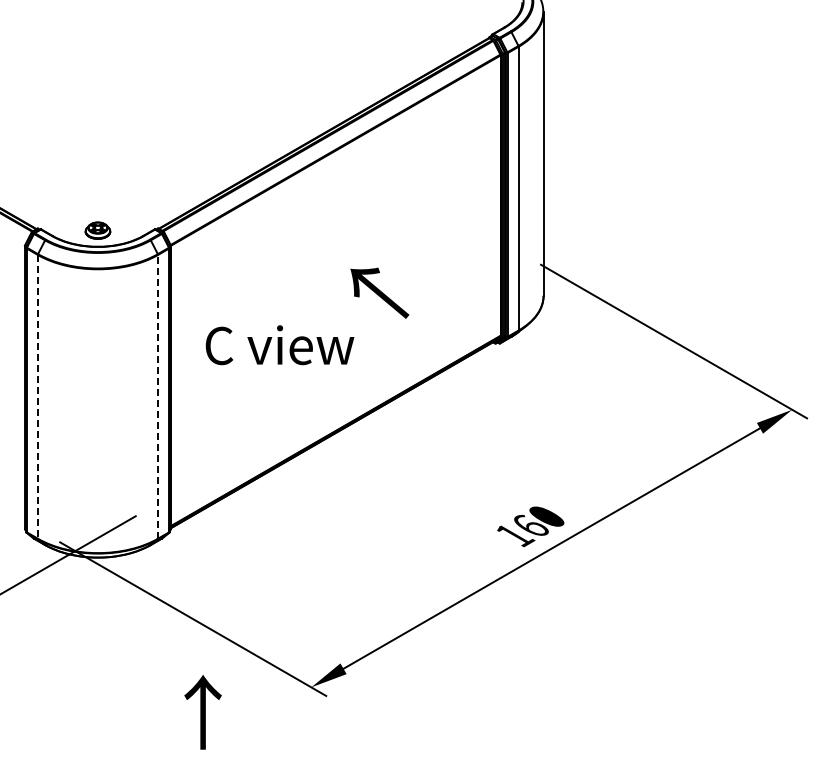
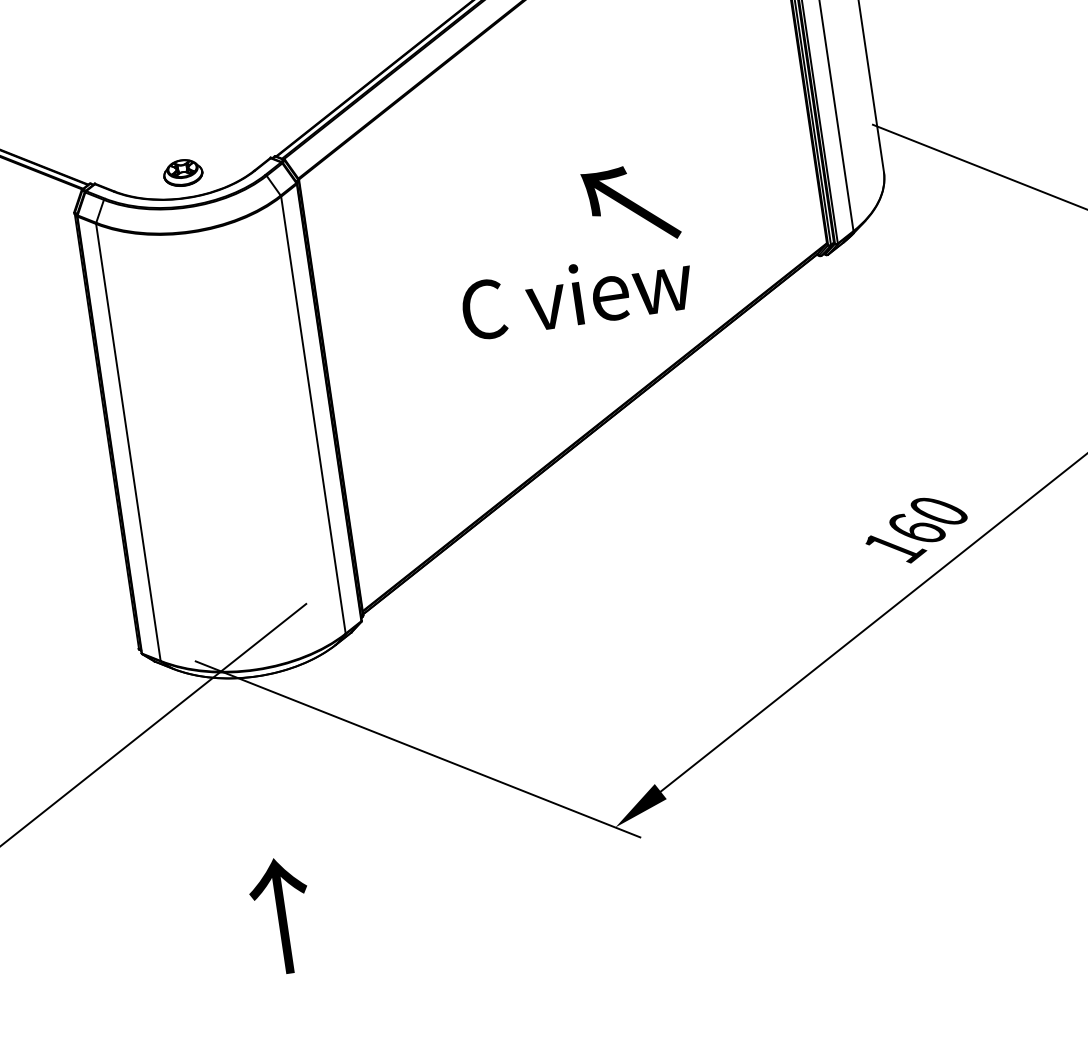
text: (279, 345) -> (576, 295), moved
line: (37, 396) -> (127, 442), dashed -> solid
line: (158, 396) -> (314, 414), dashed -> solid
text: (202, 712) -> (281, 916), moved

